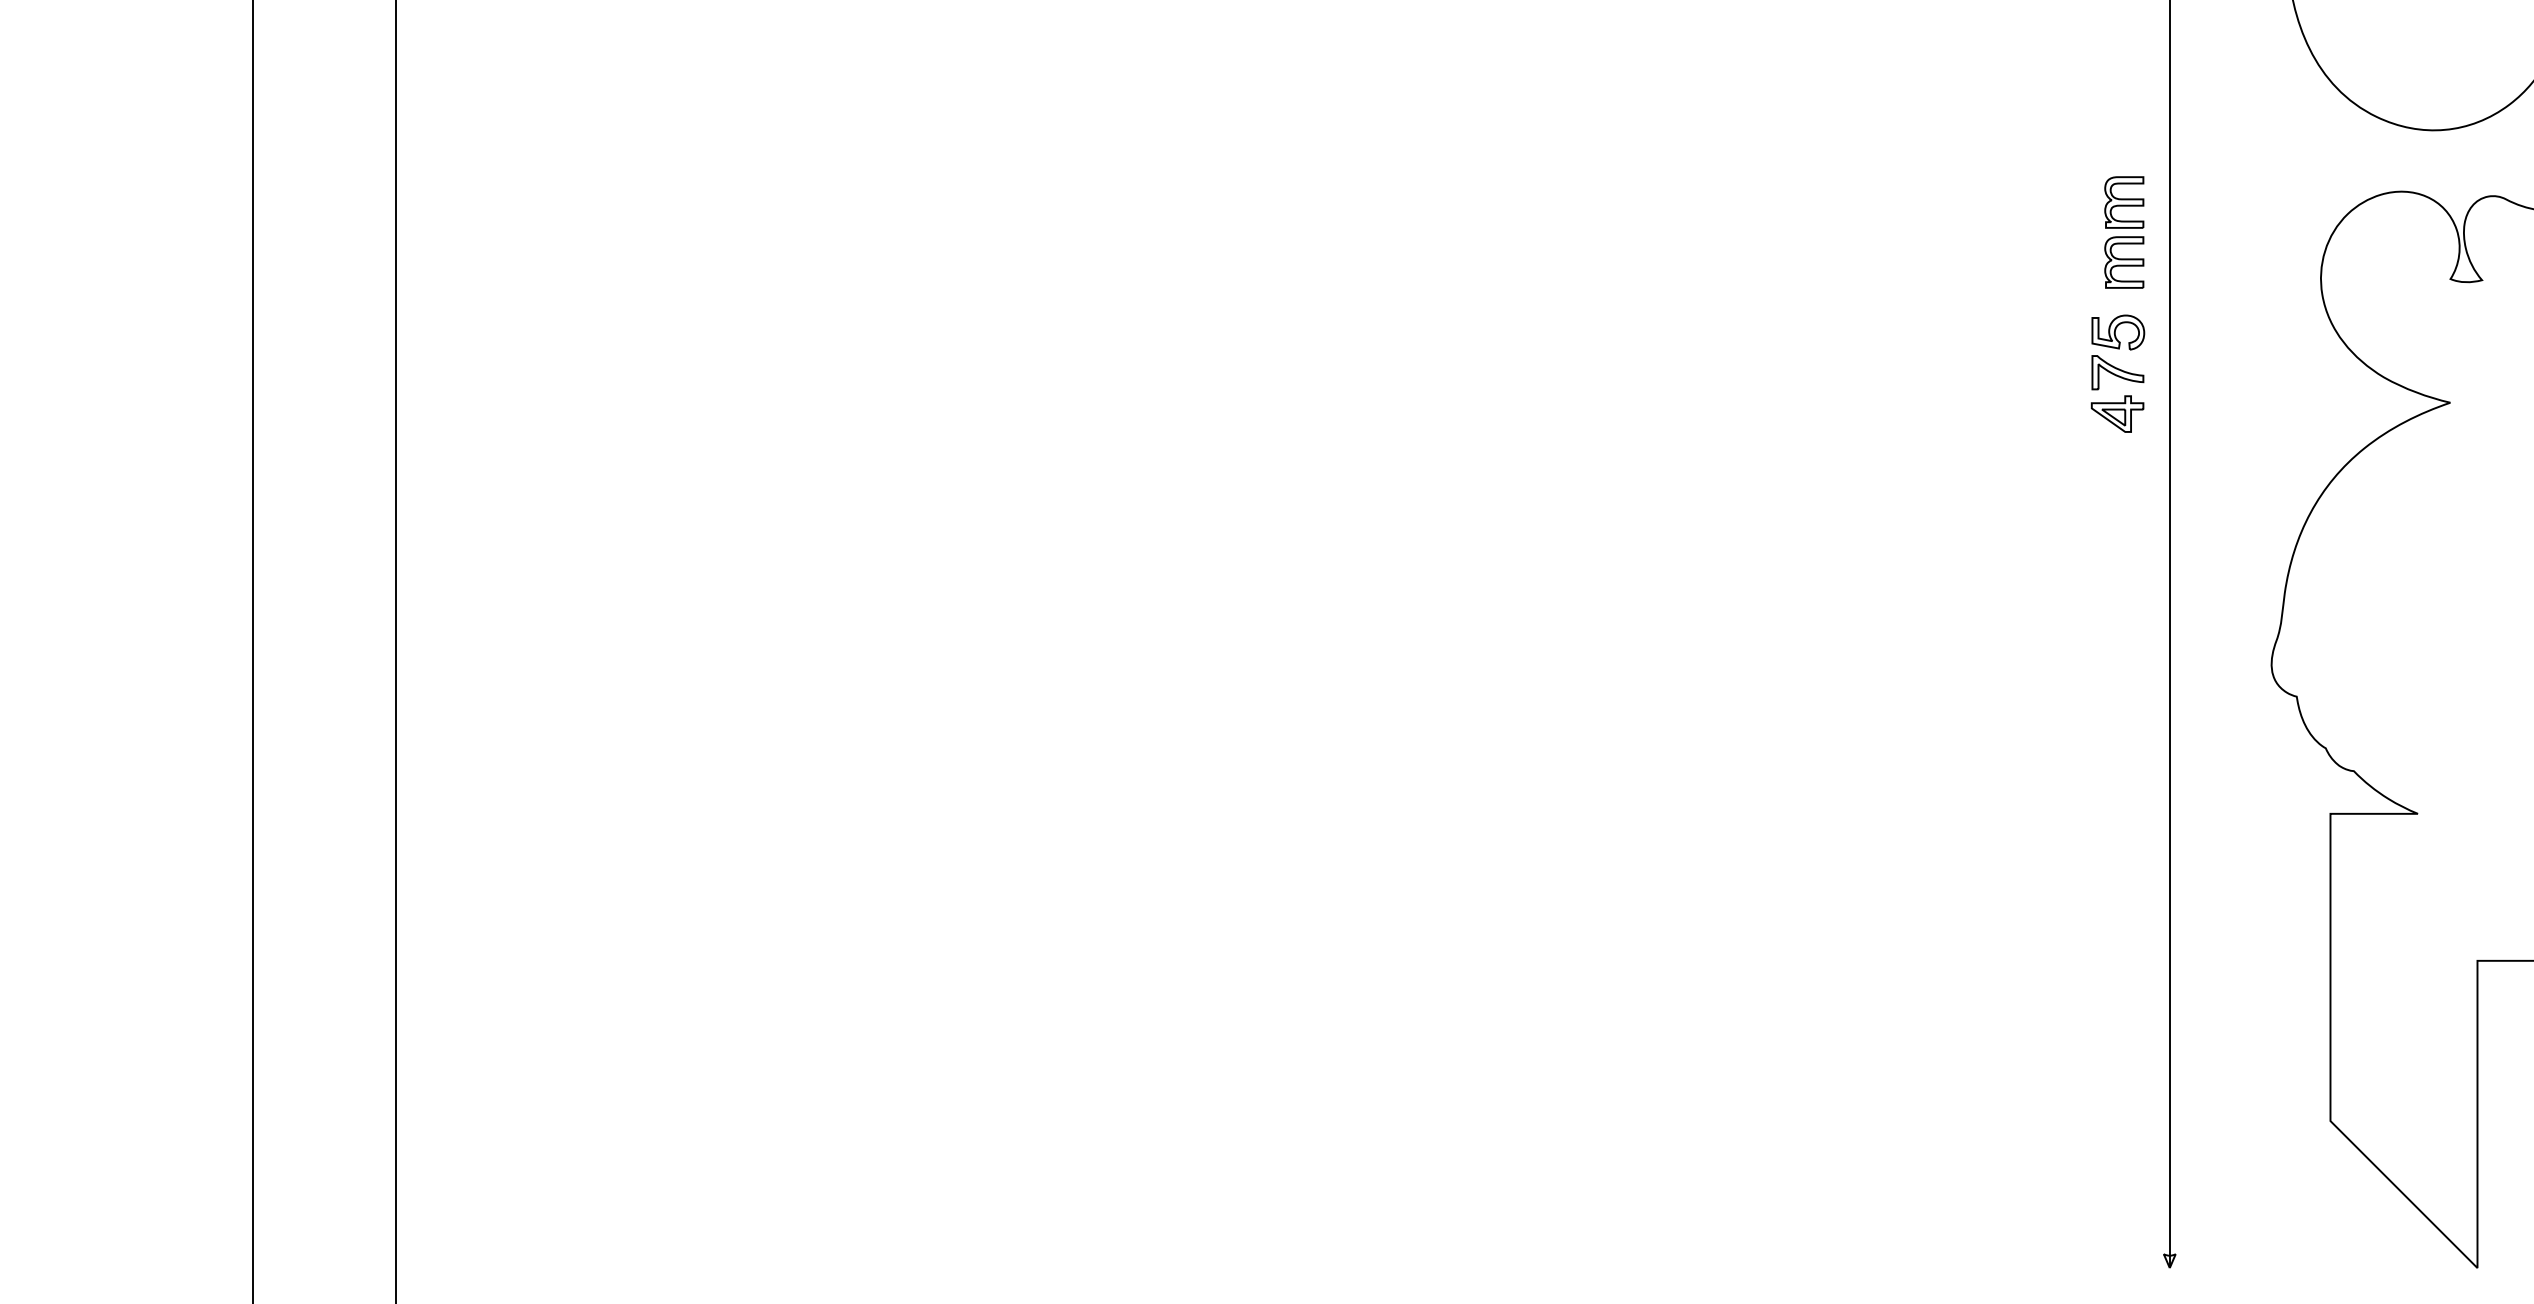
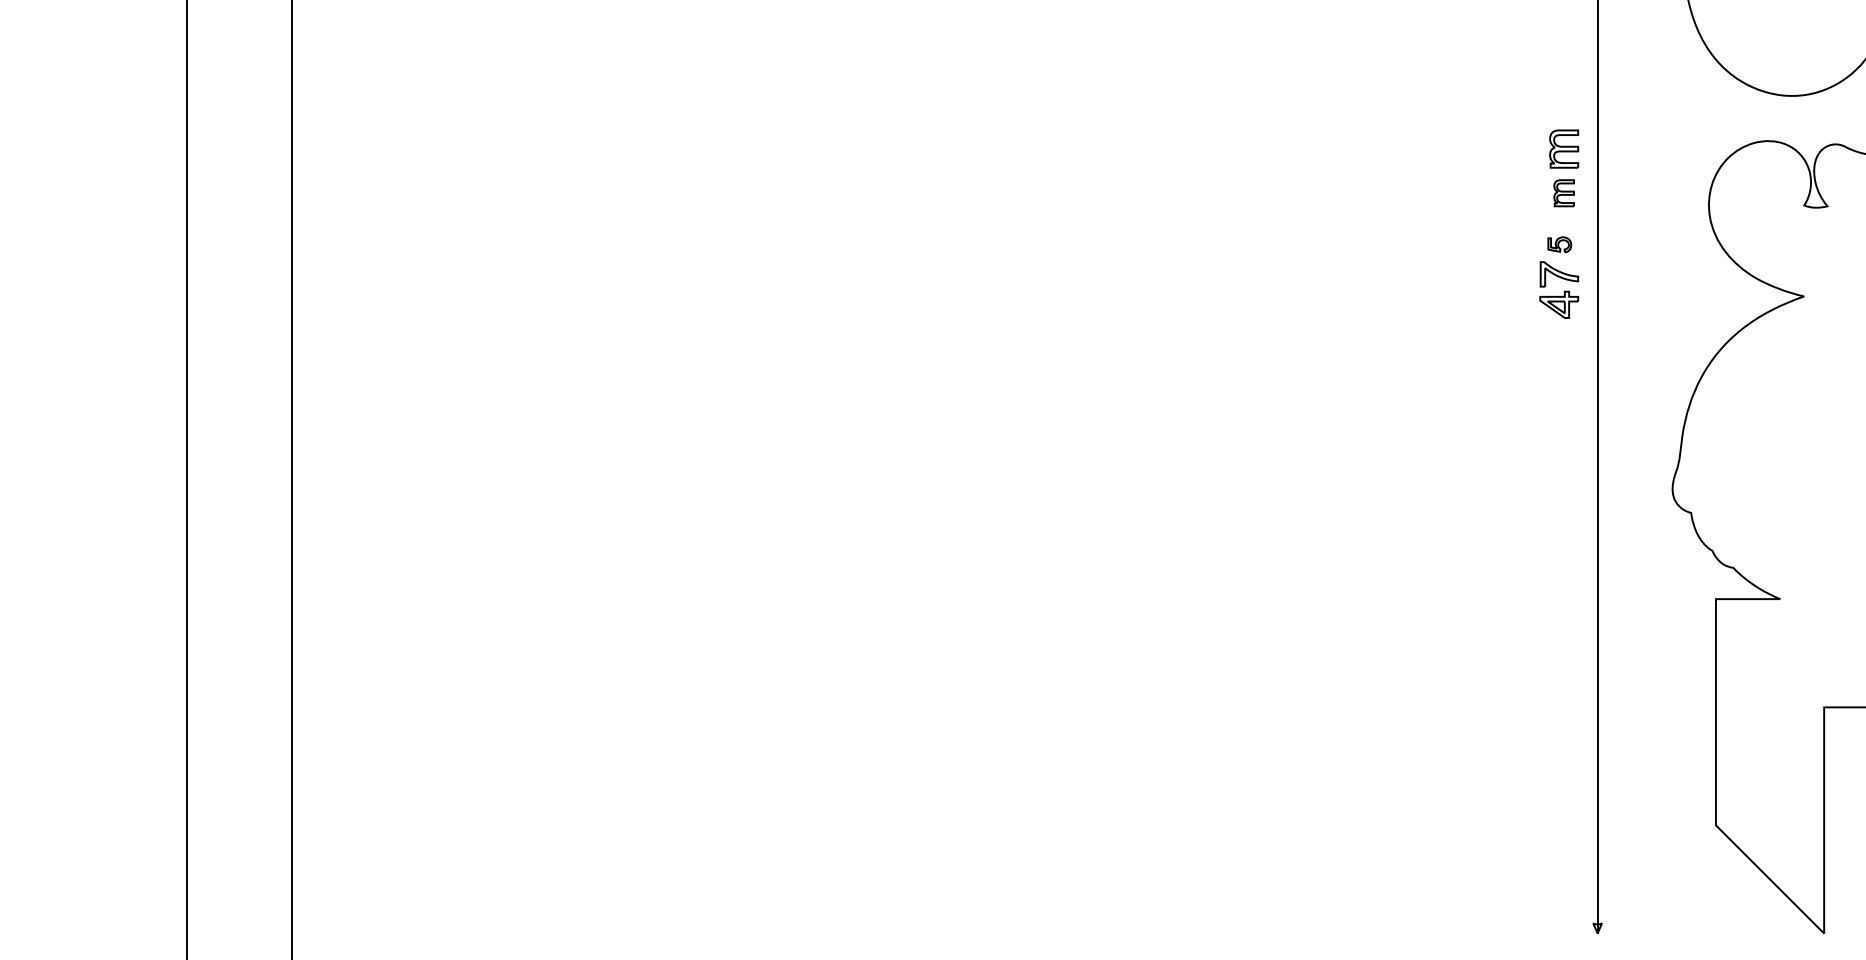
part: (2124, 262) -> (1564, 193), size x0.7
part: (2118, 332) -> (1559, 244), size x0.6

